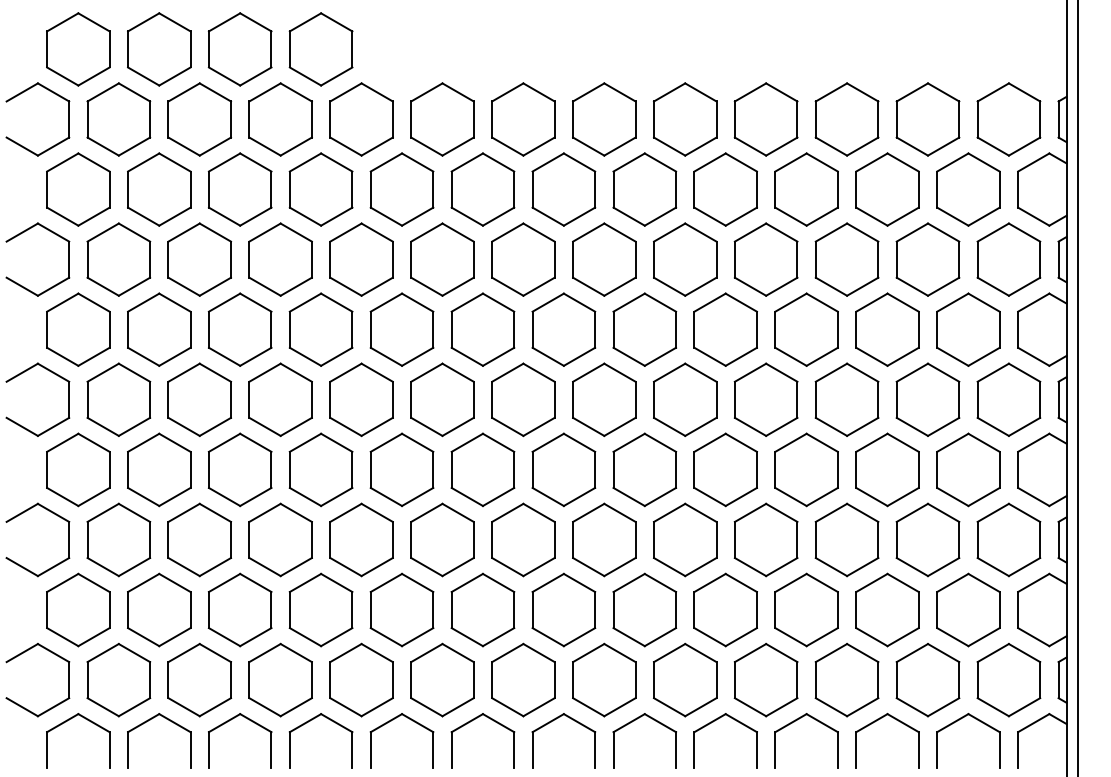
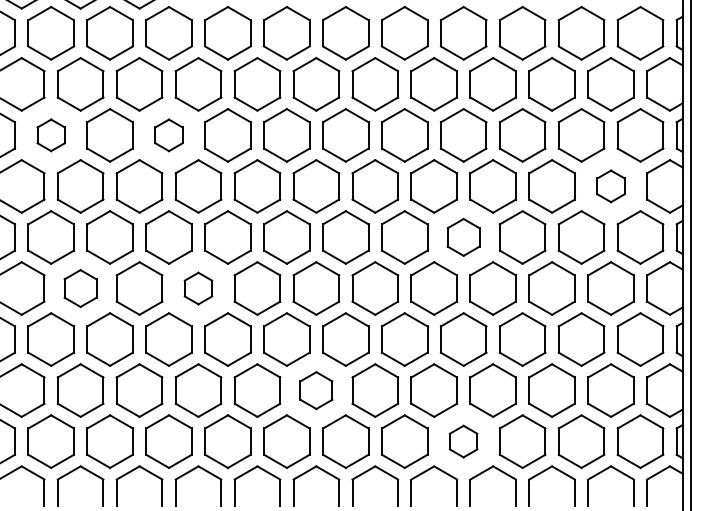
part: (199, 259) -> (51, 135), size x0.6
part: (361, 259) -> (168, 135), size x0.6
part: (968, 329) -> (611, 186), size x0.6
part: (765, 399) -> (463, 237), size x0.7
part: (239, 469) -> (80, 288), size x0.7
part: (401, 469) -> (198, 288), size x0.6
part: (563, 609) -> (316, 390), size x0.7
part: (765, 679) -> (463, 441), size x0.6

